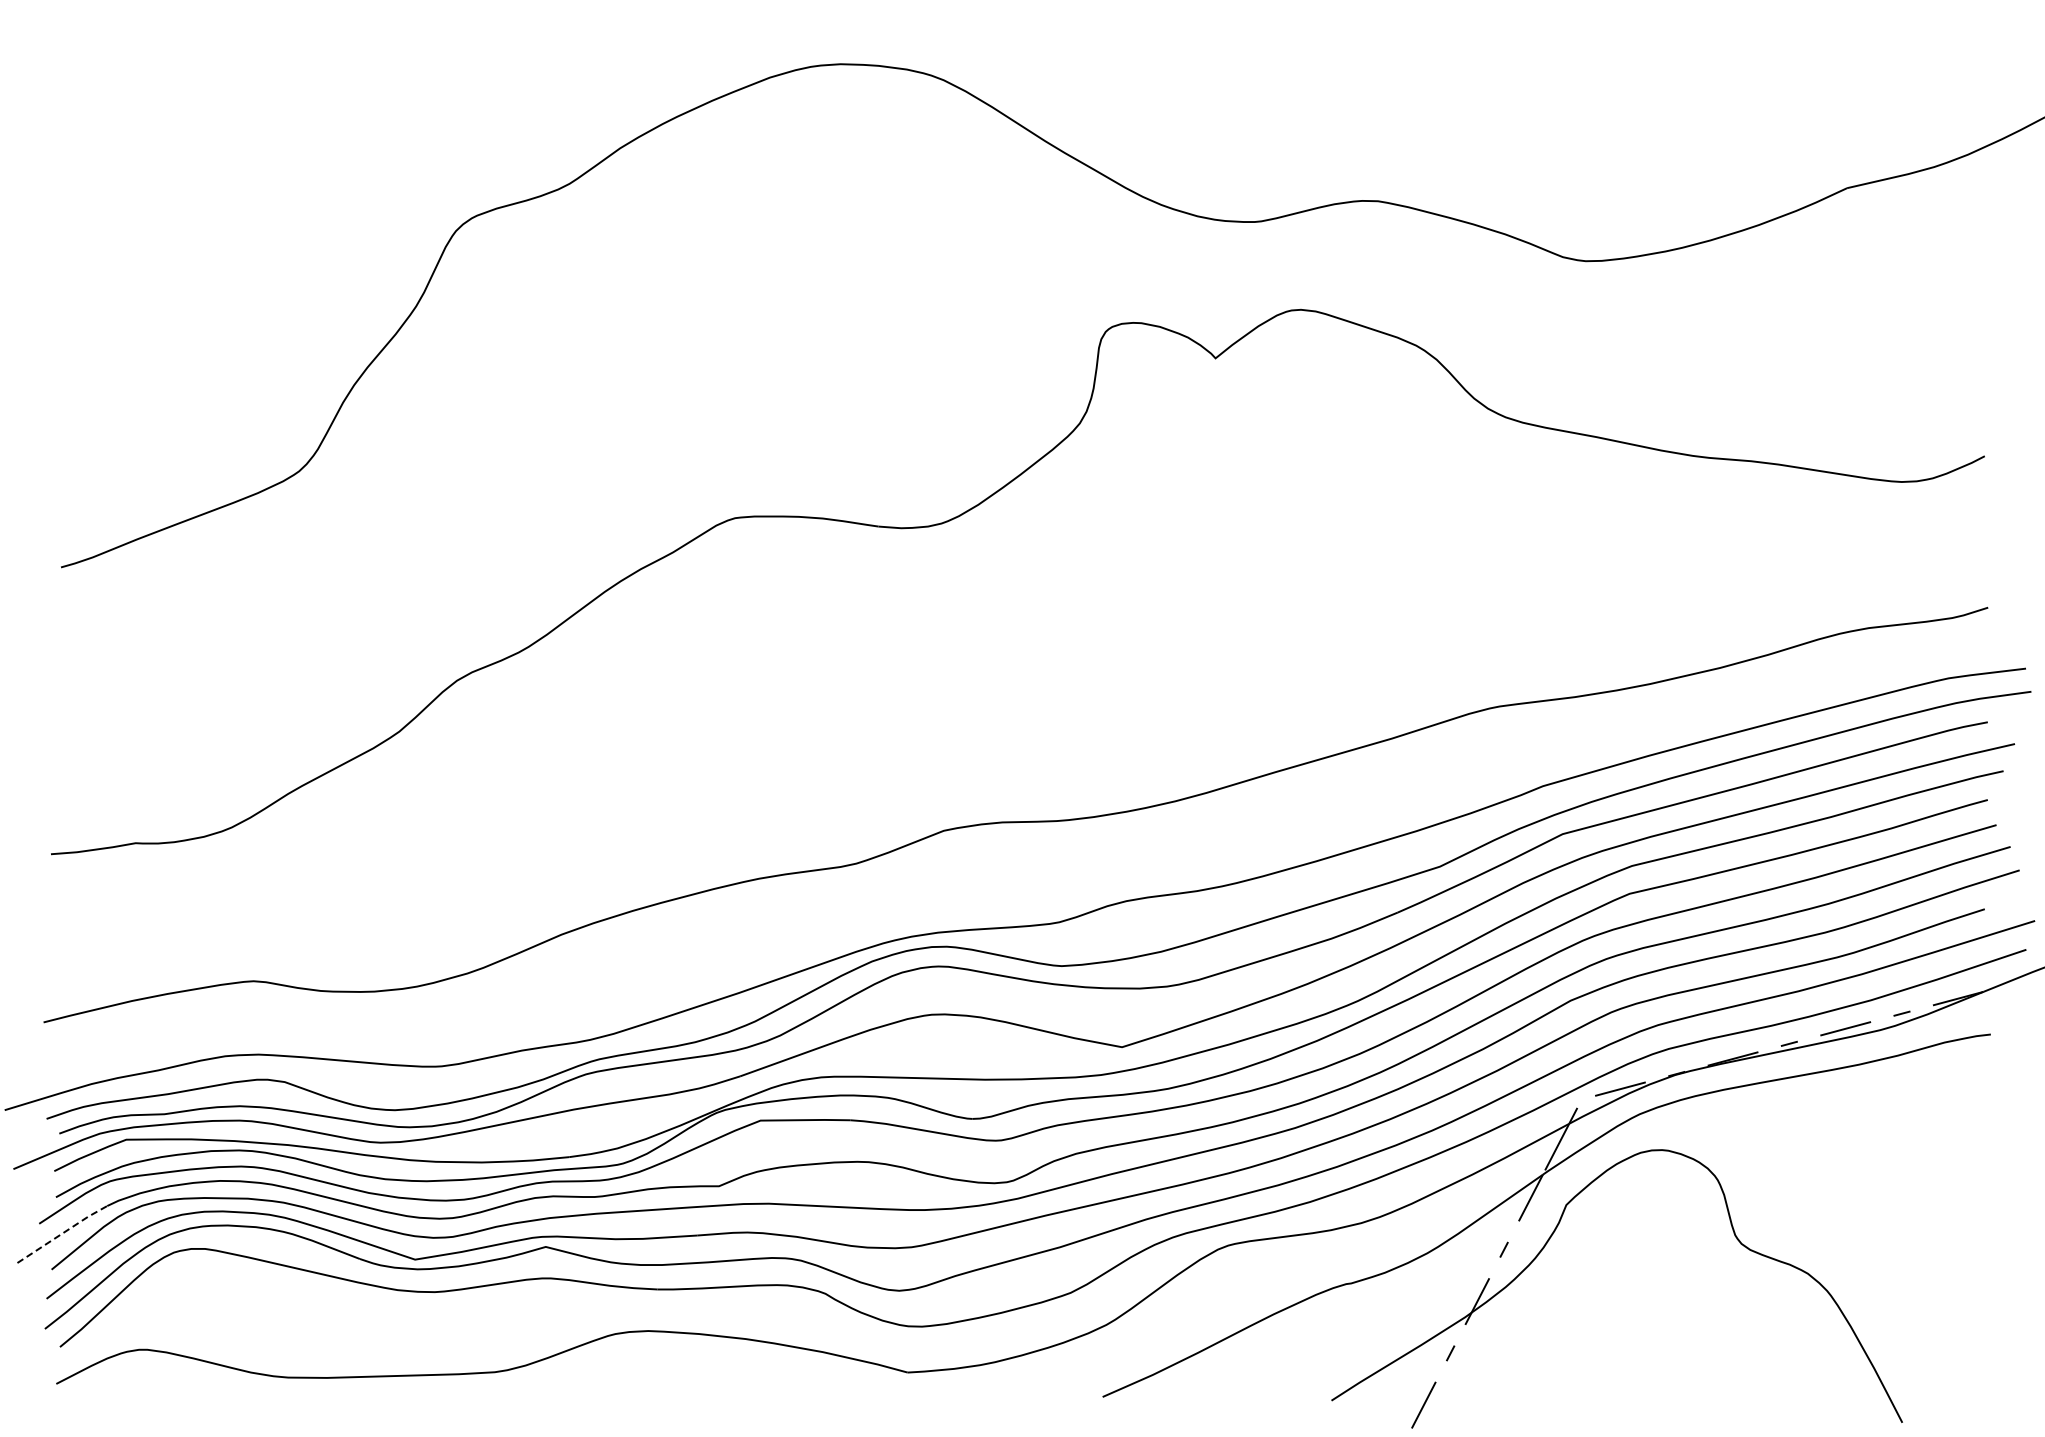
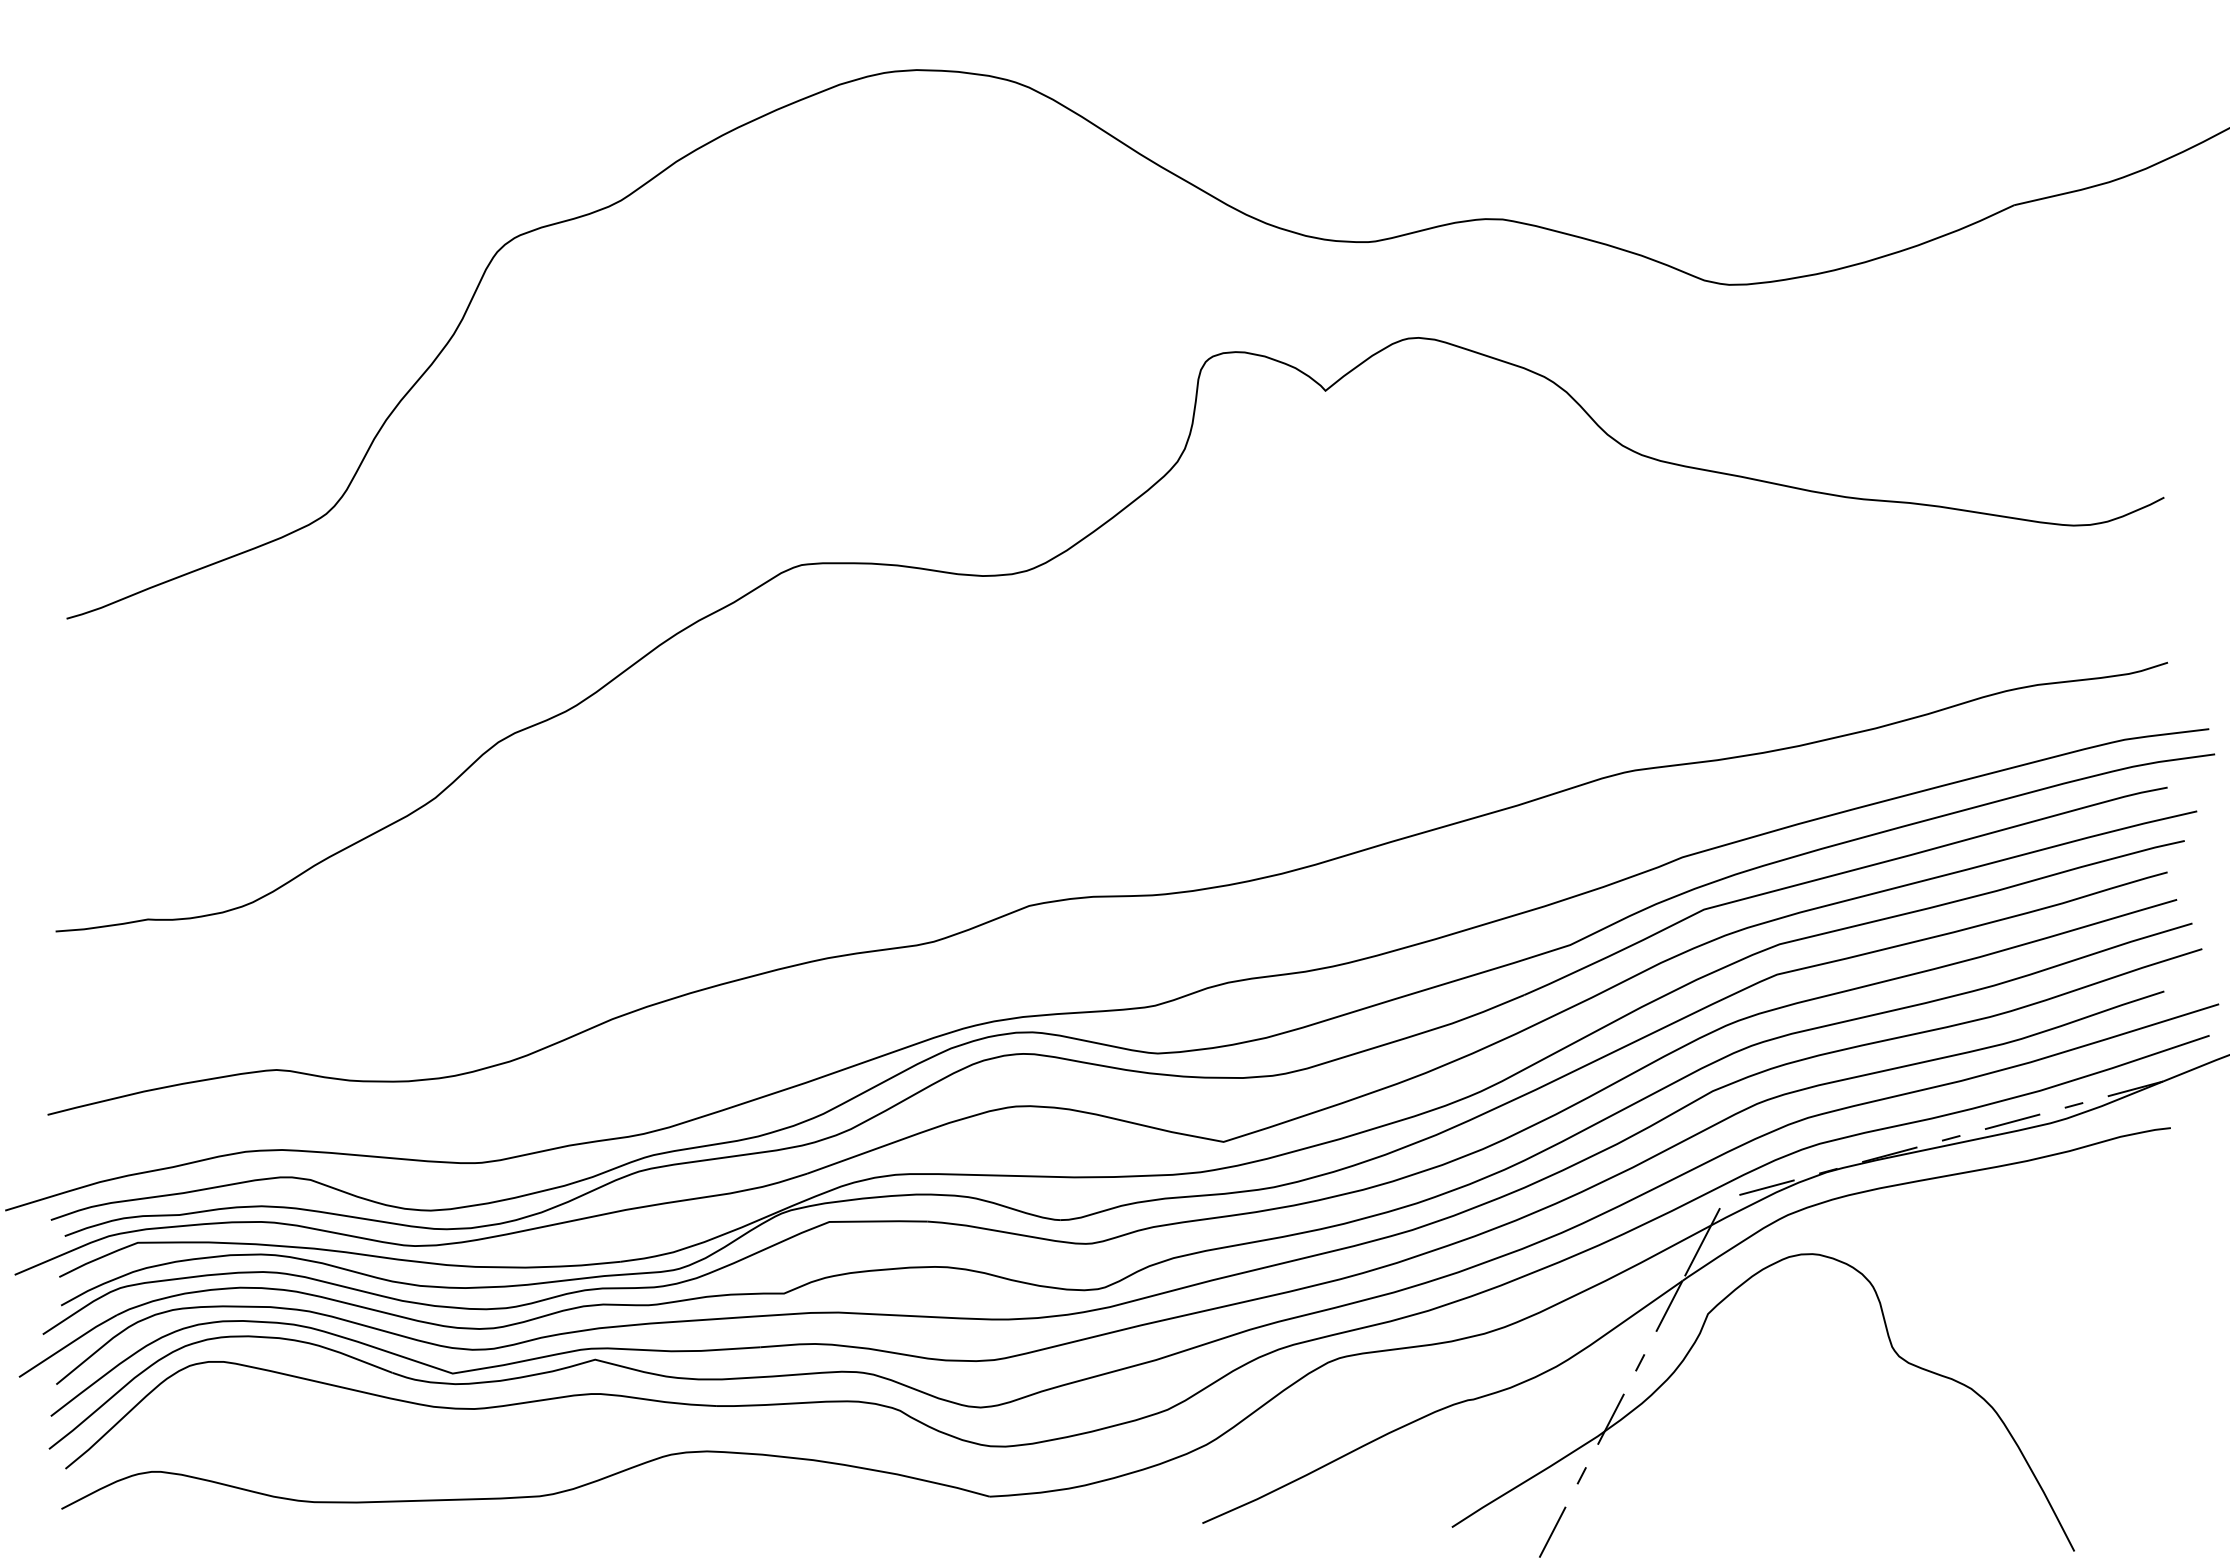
line: (62, 1233) -> (68, 1345), dashed -> solid

